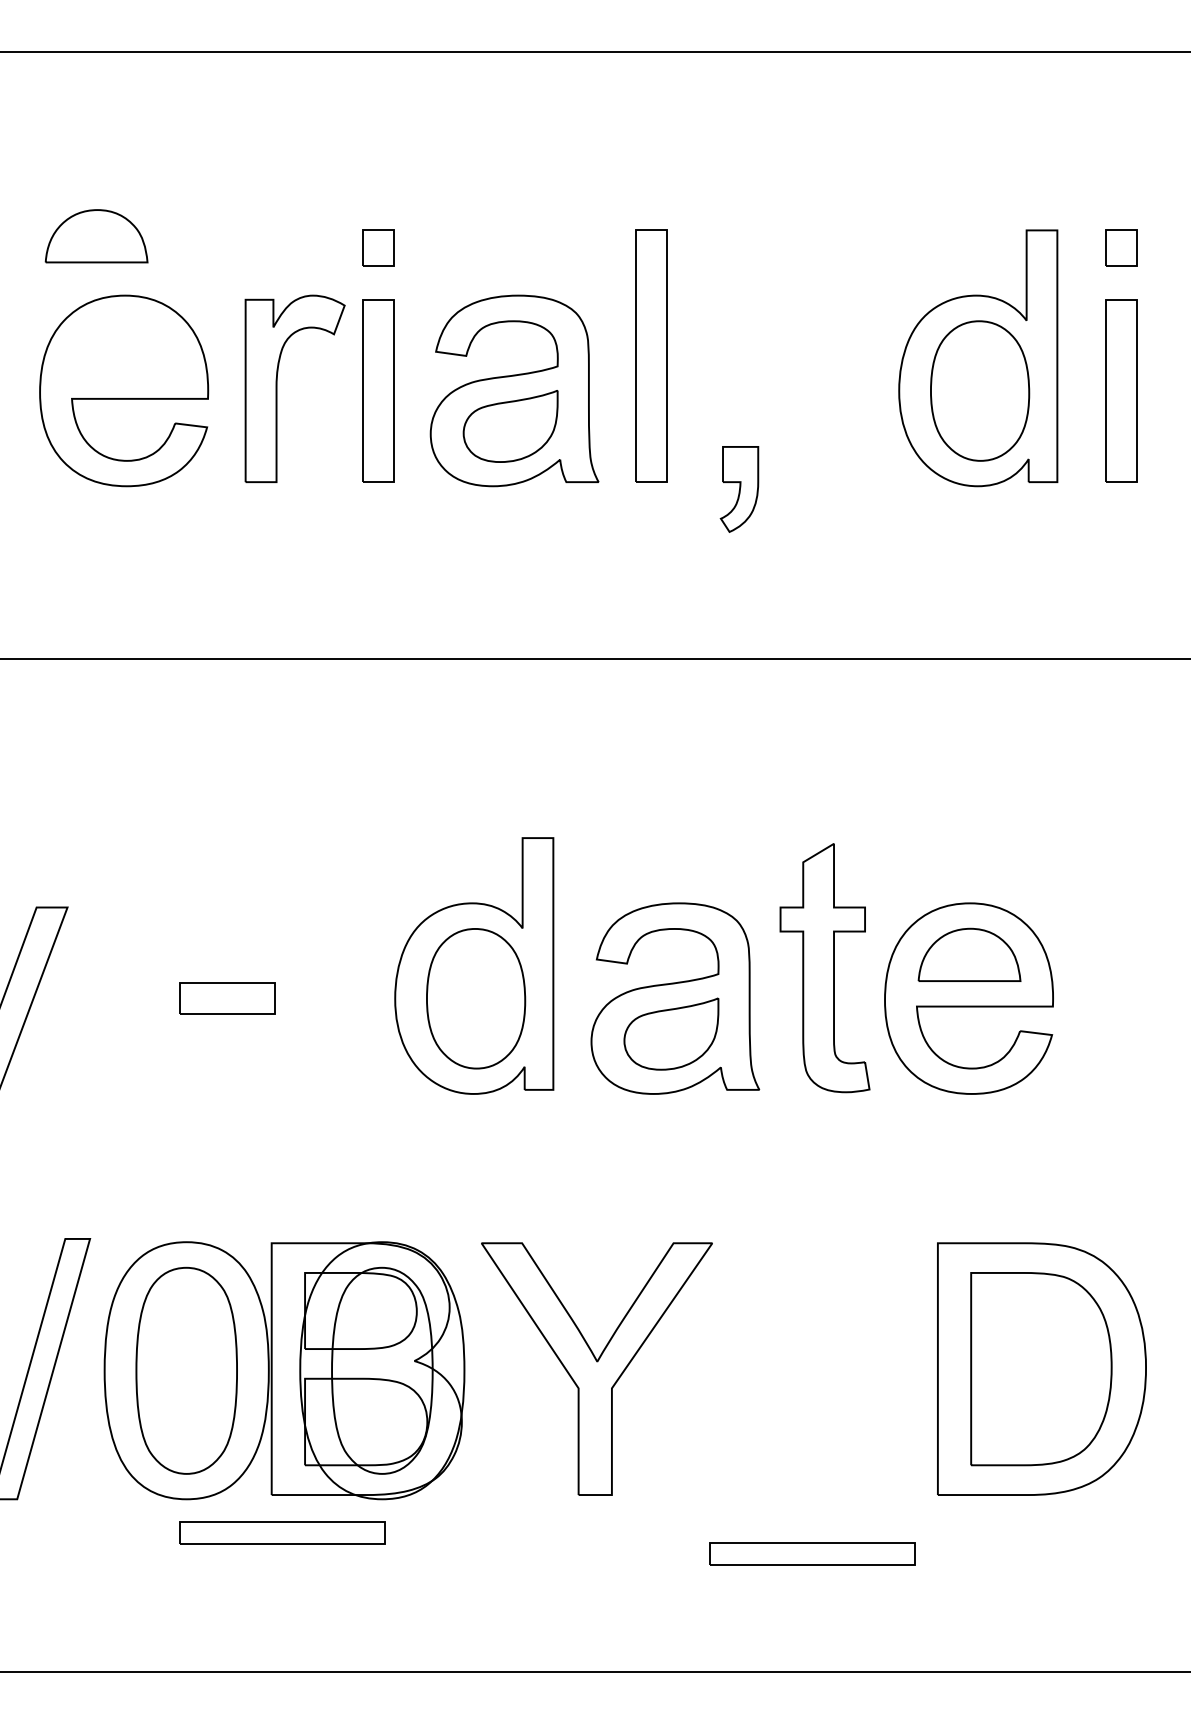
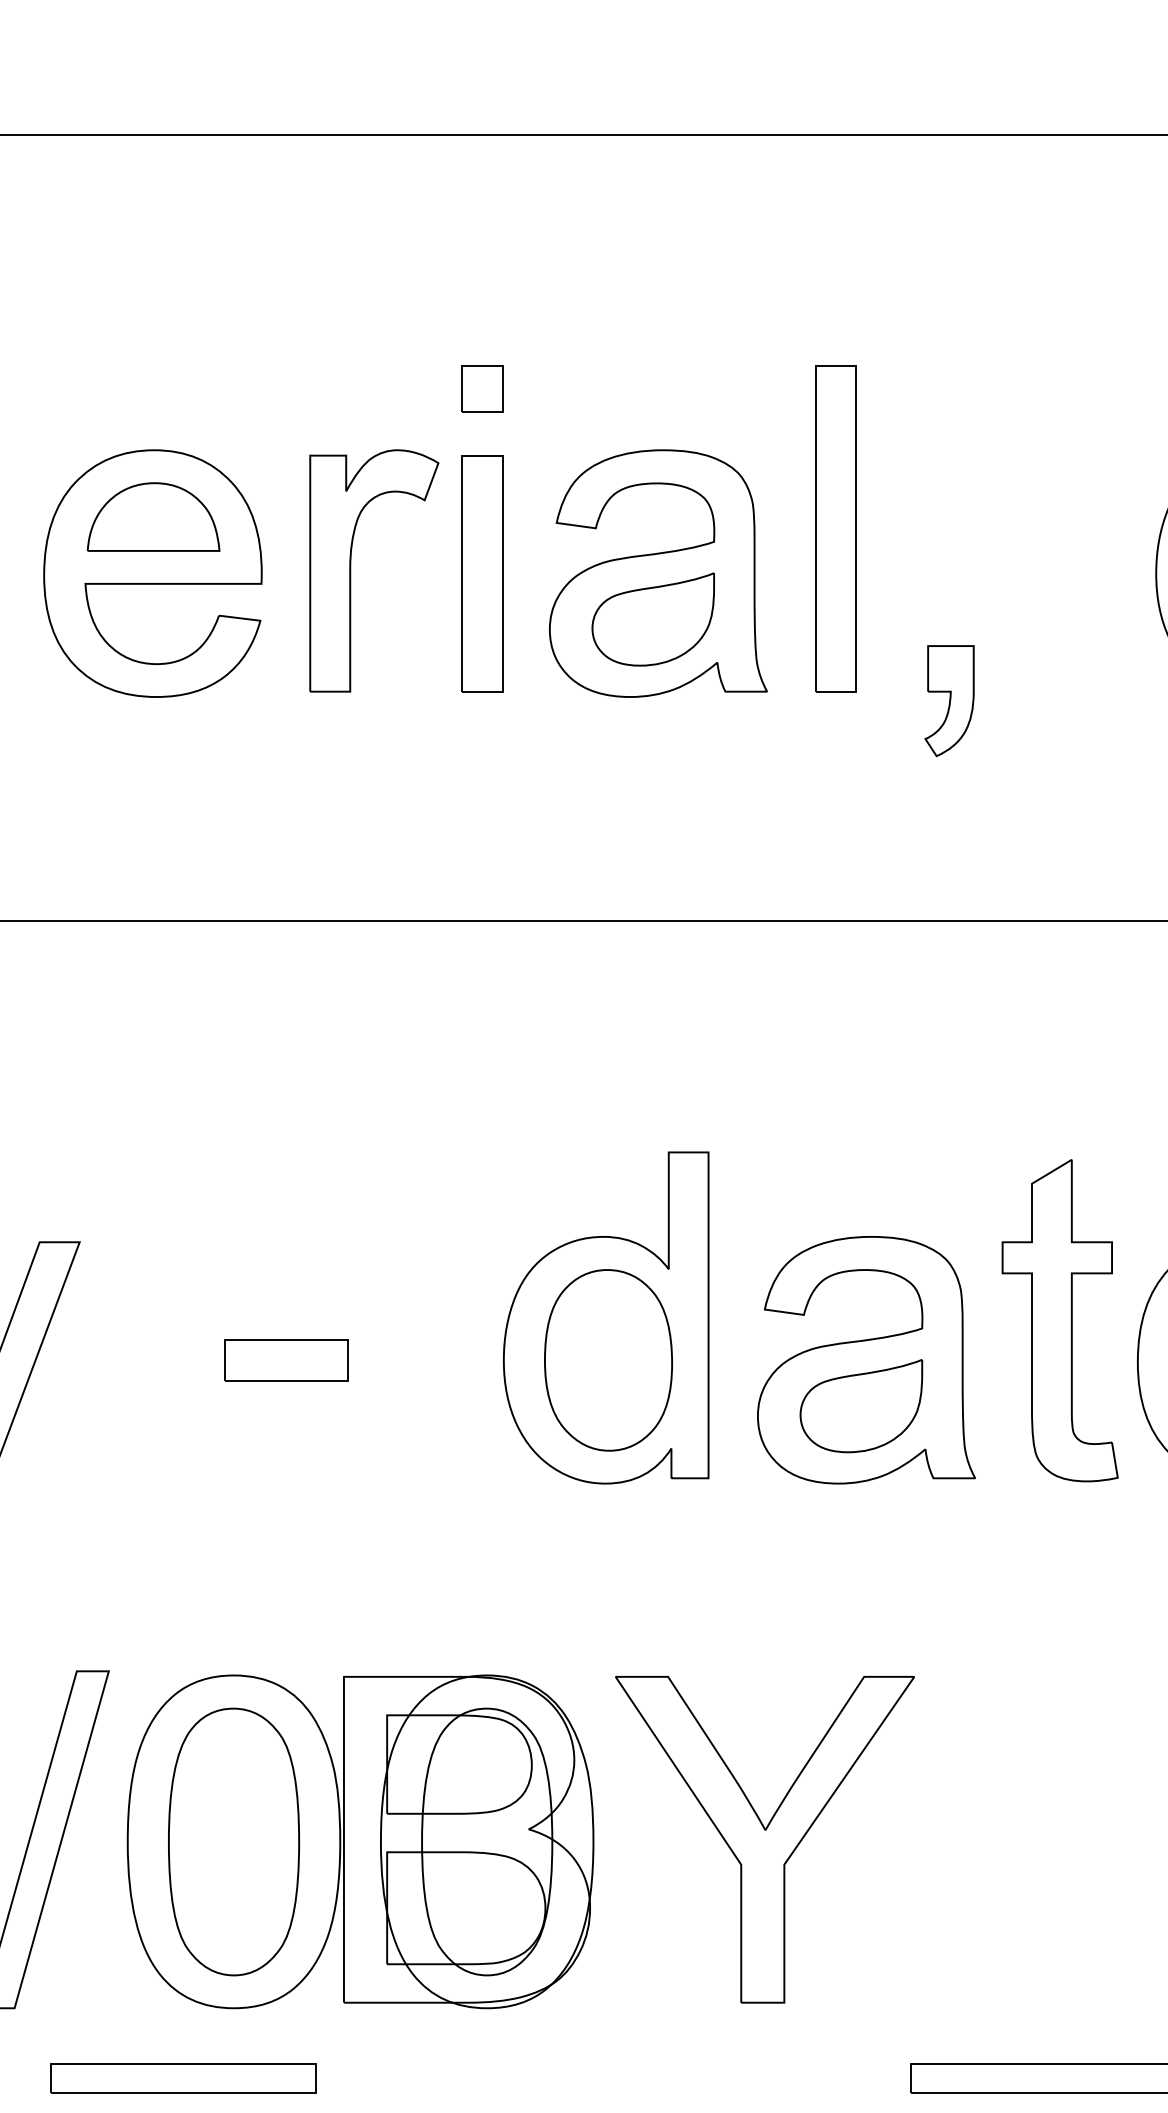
part: (96, 236) -> (153, 517), moved
part: (282, 1532) -> (183, 2078), moved

